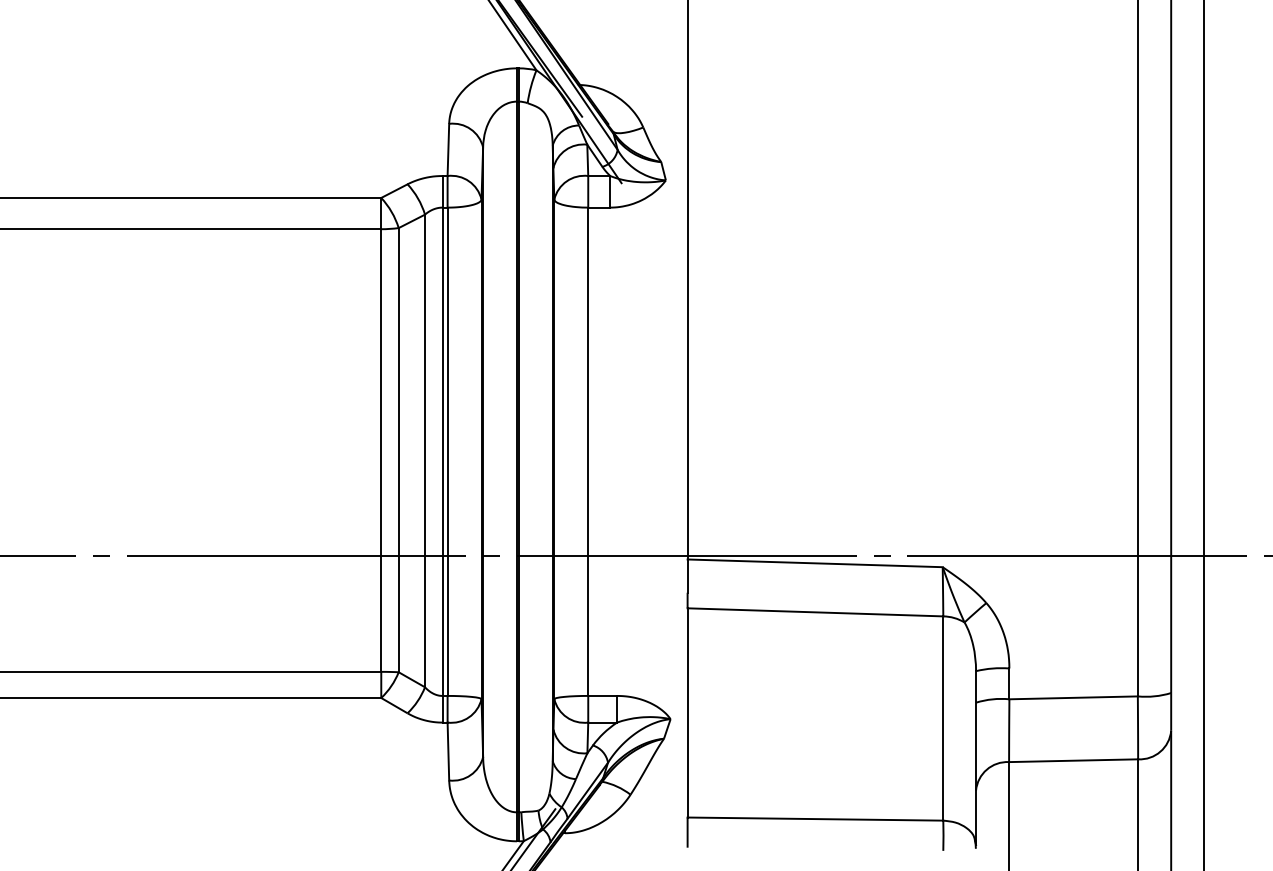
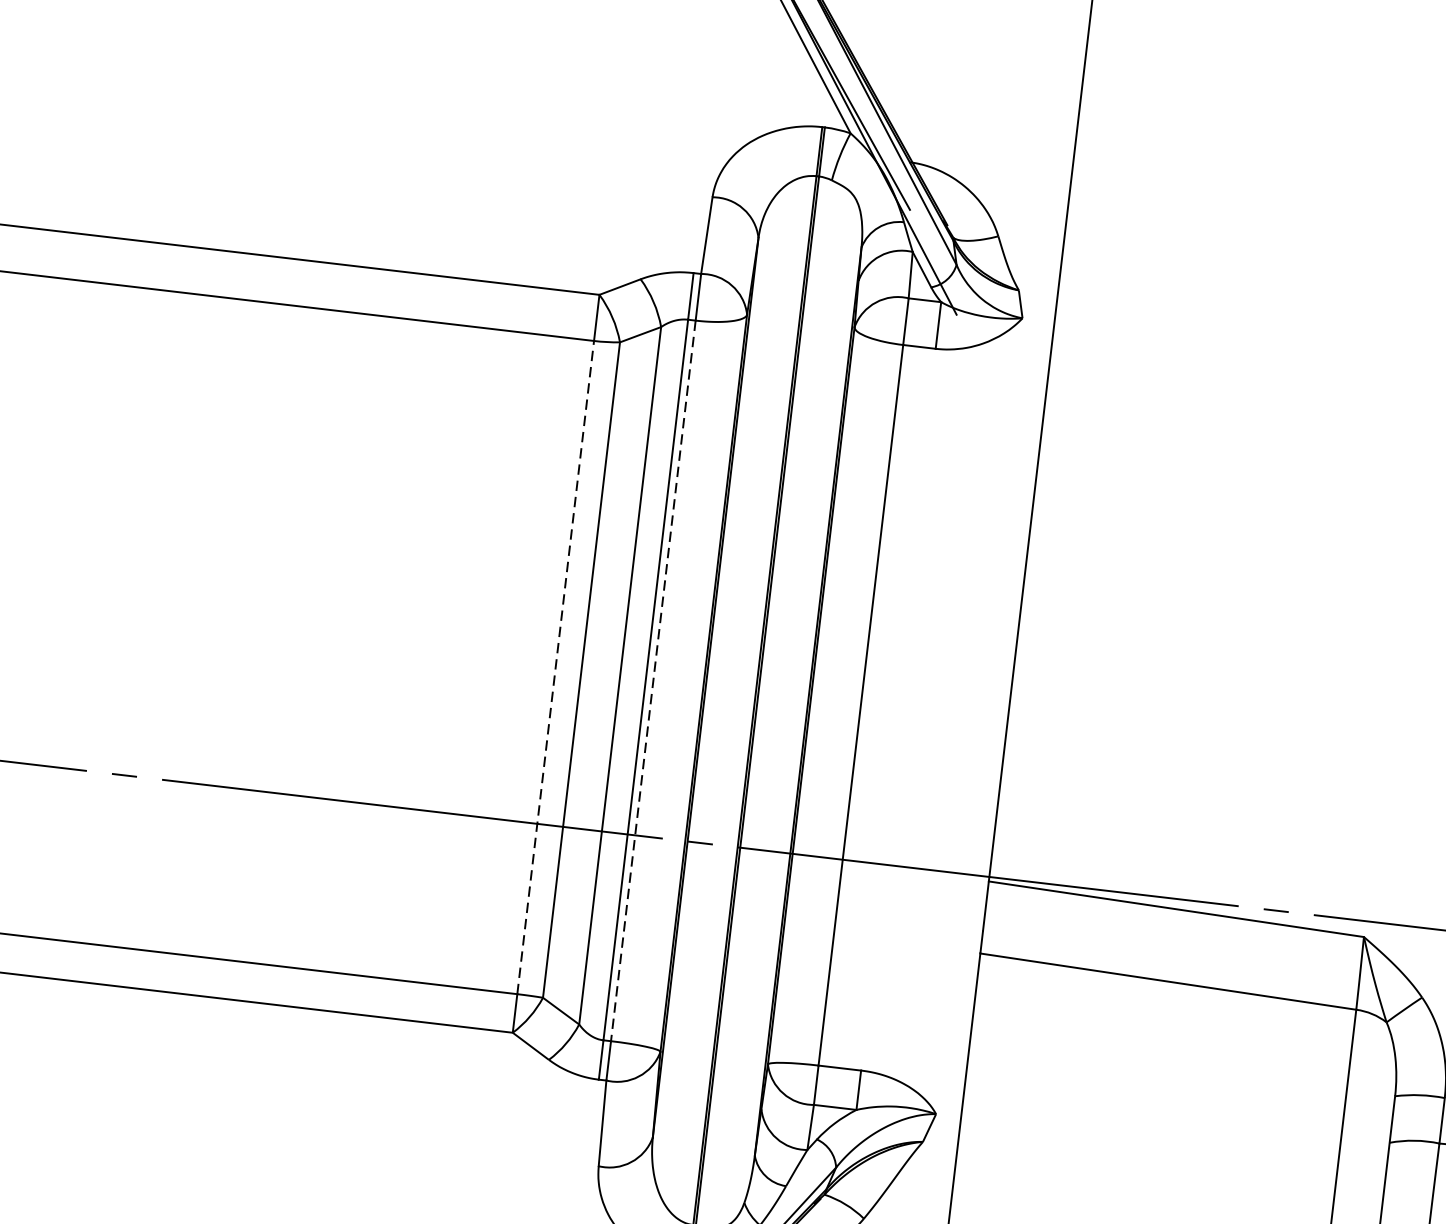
line: (381, 450) -> (556, 667), solid -> dashed
line: (447, 452) -> (653, 681), solid -> dashed

